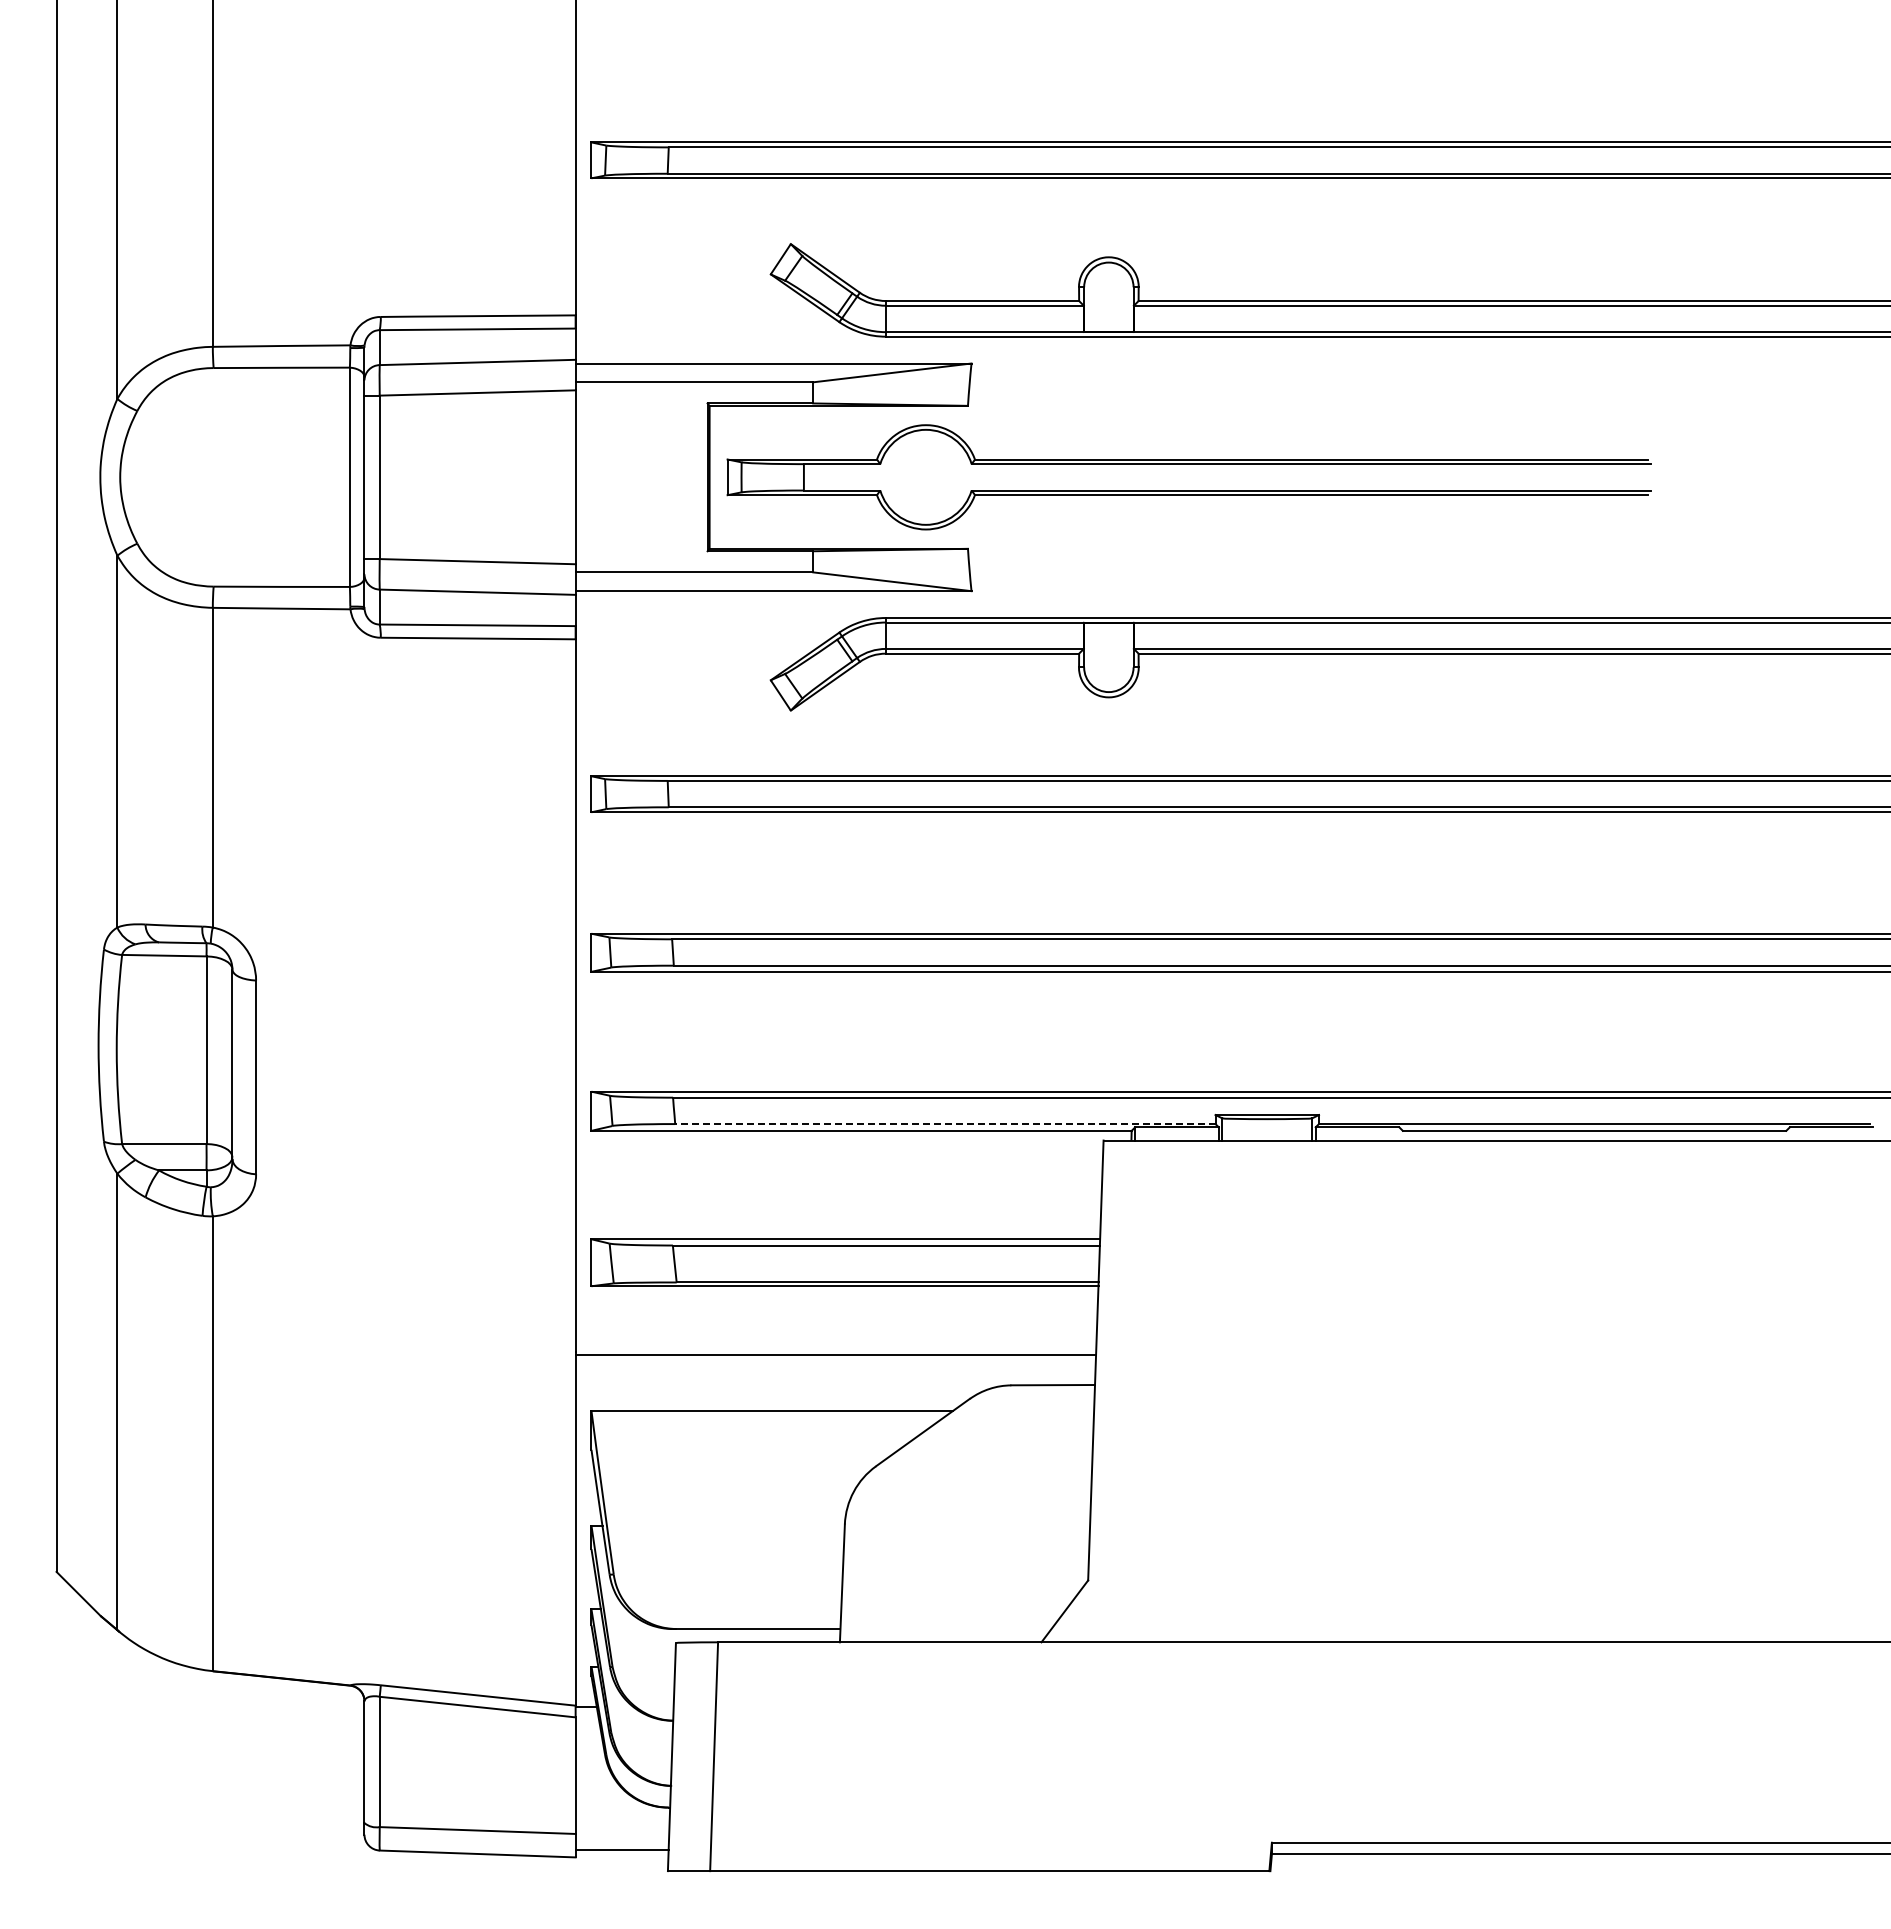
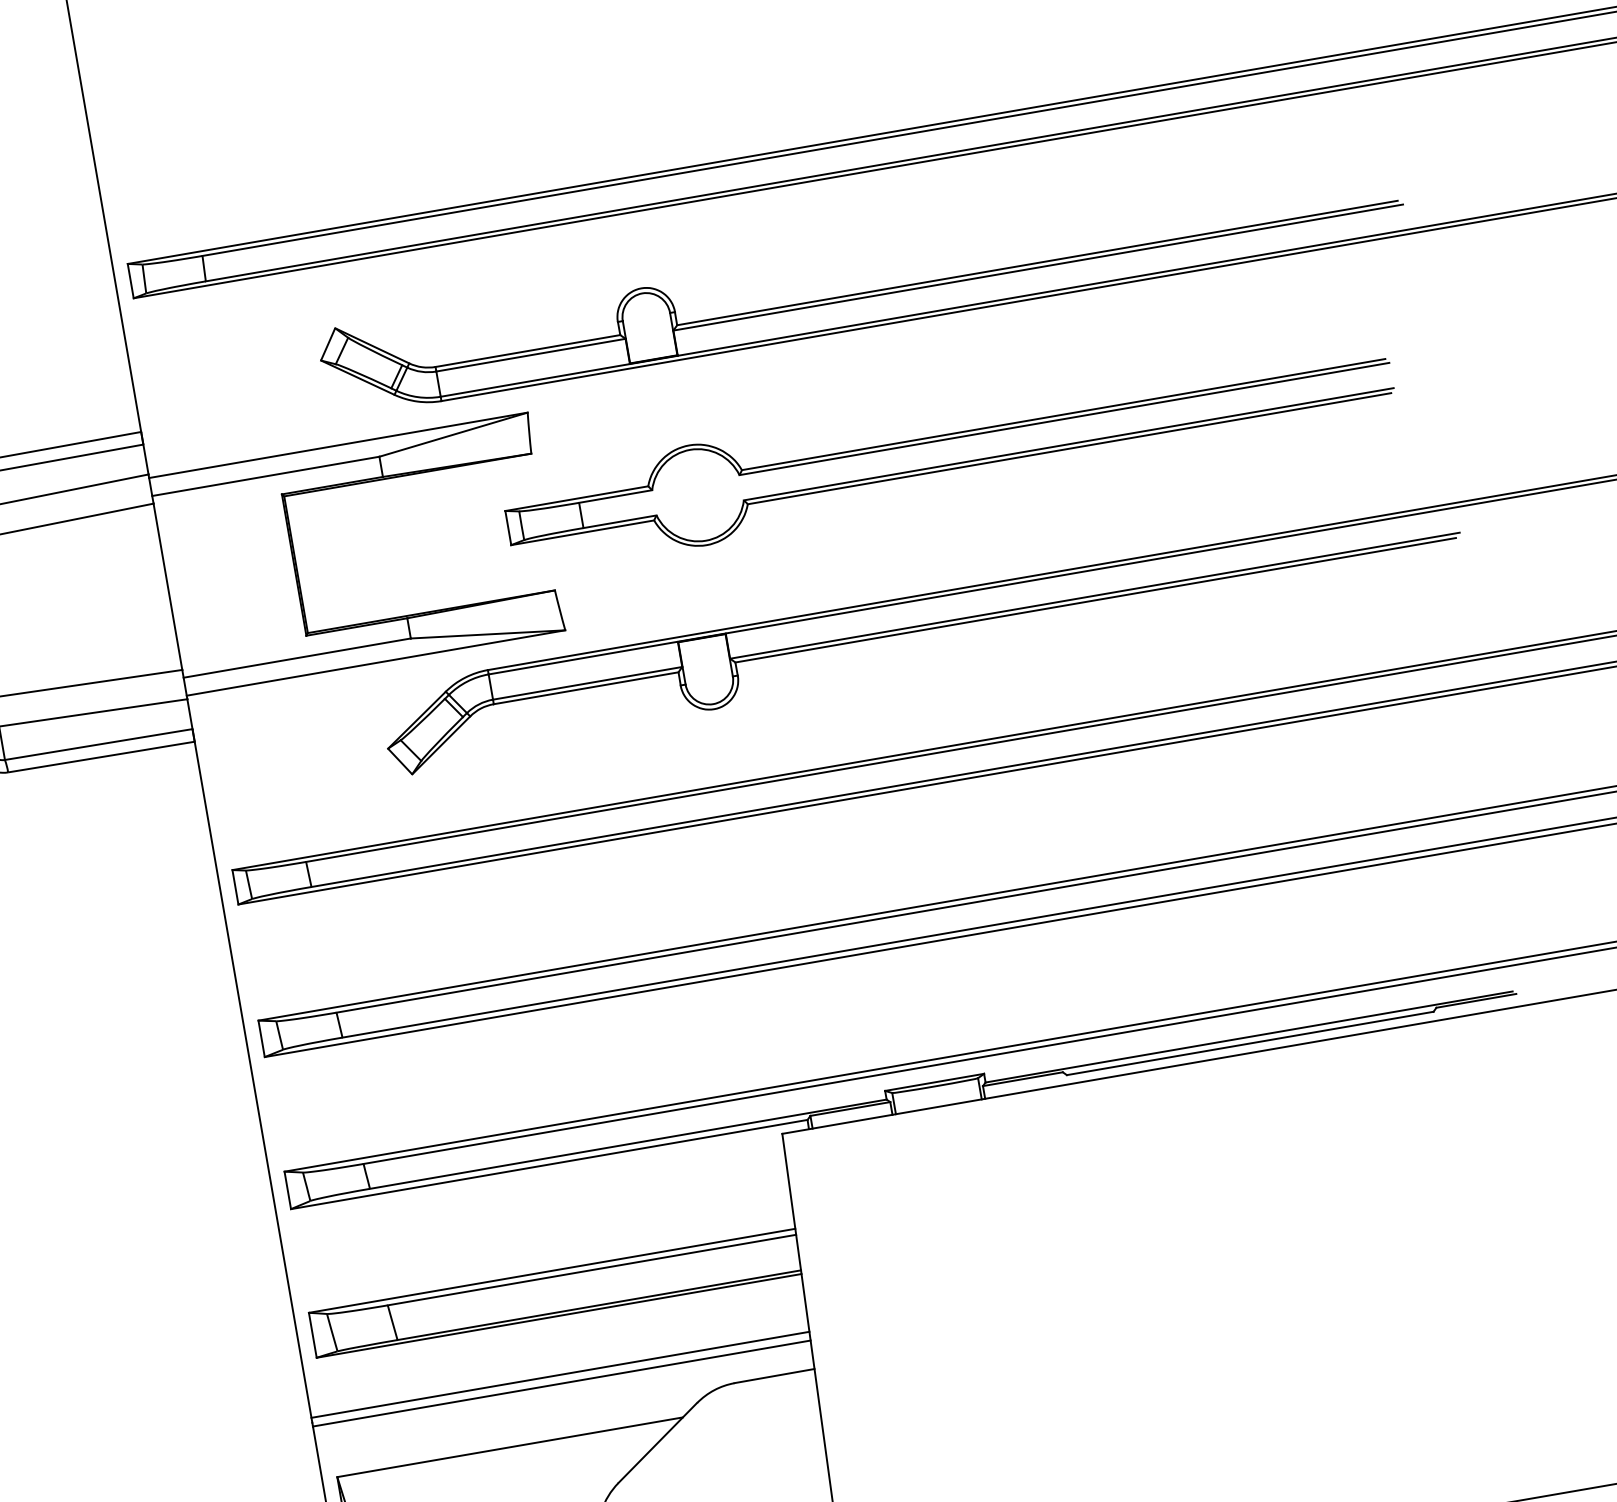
part: (1188, 464) -> (946, 439), moved
line: (944, 1124) -> (627, 1144), dashed -> solid
line: (835, 1346) -> (560, 1375), added

